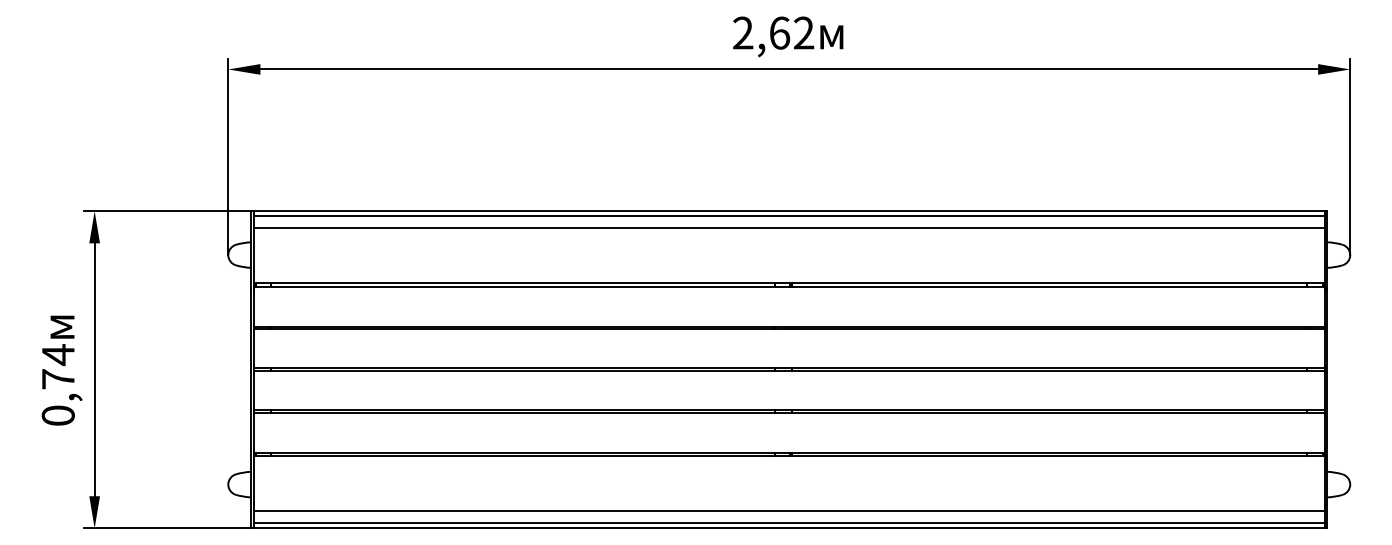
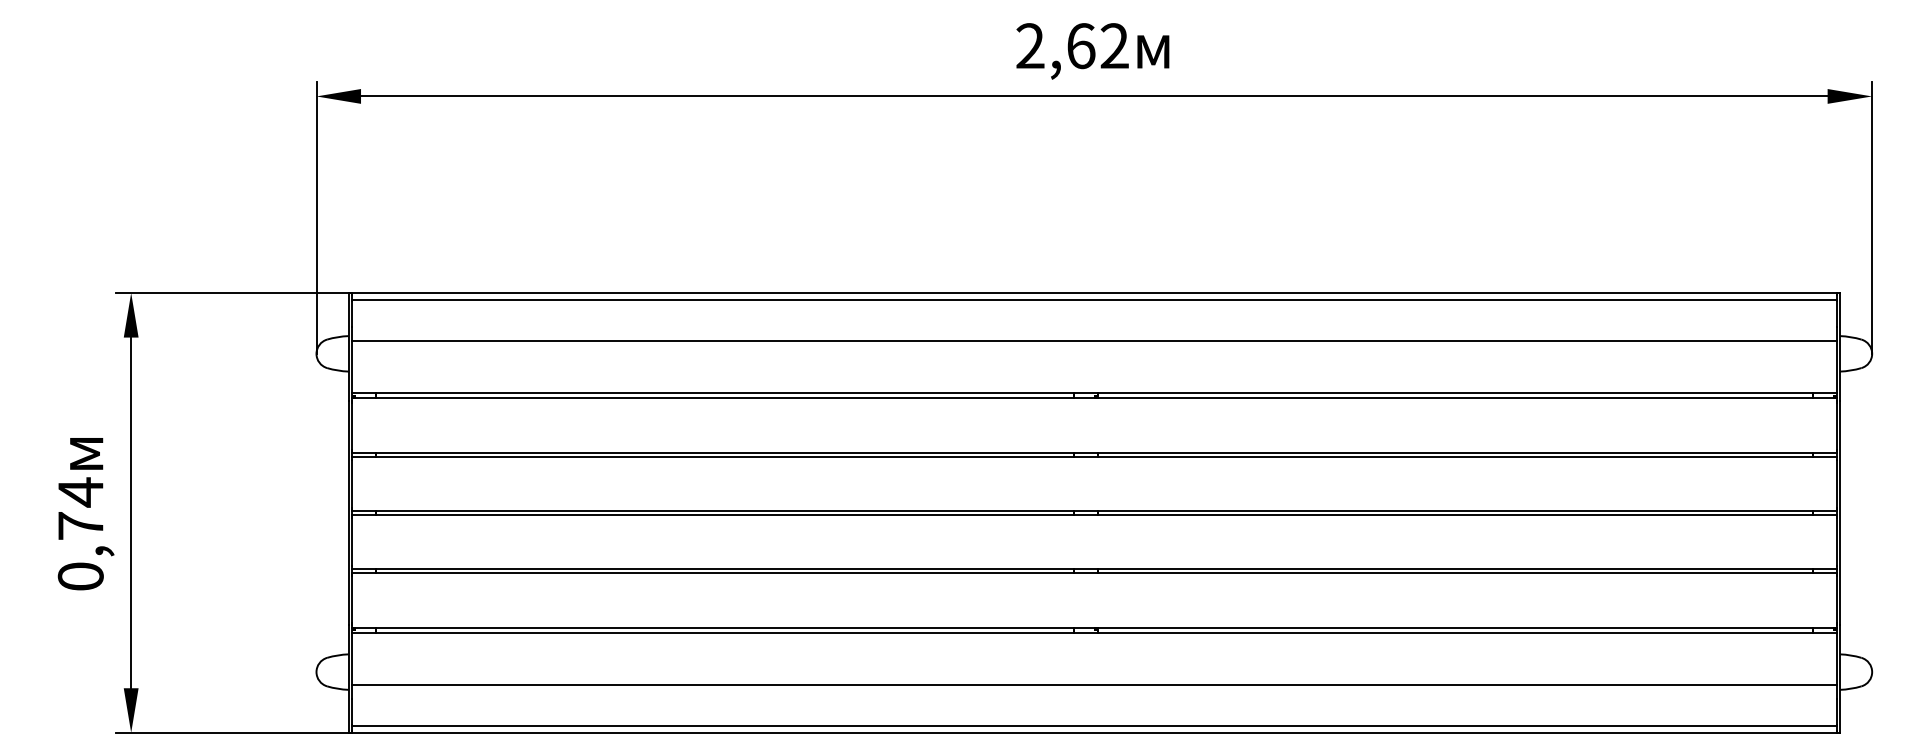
line: (789, 227) -> (1094, 340), moved
line: (789, 510) -> (1094, 684), moved

